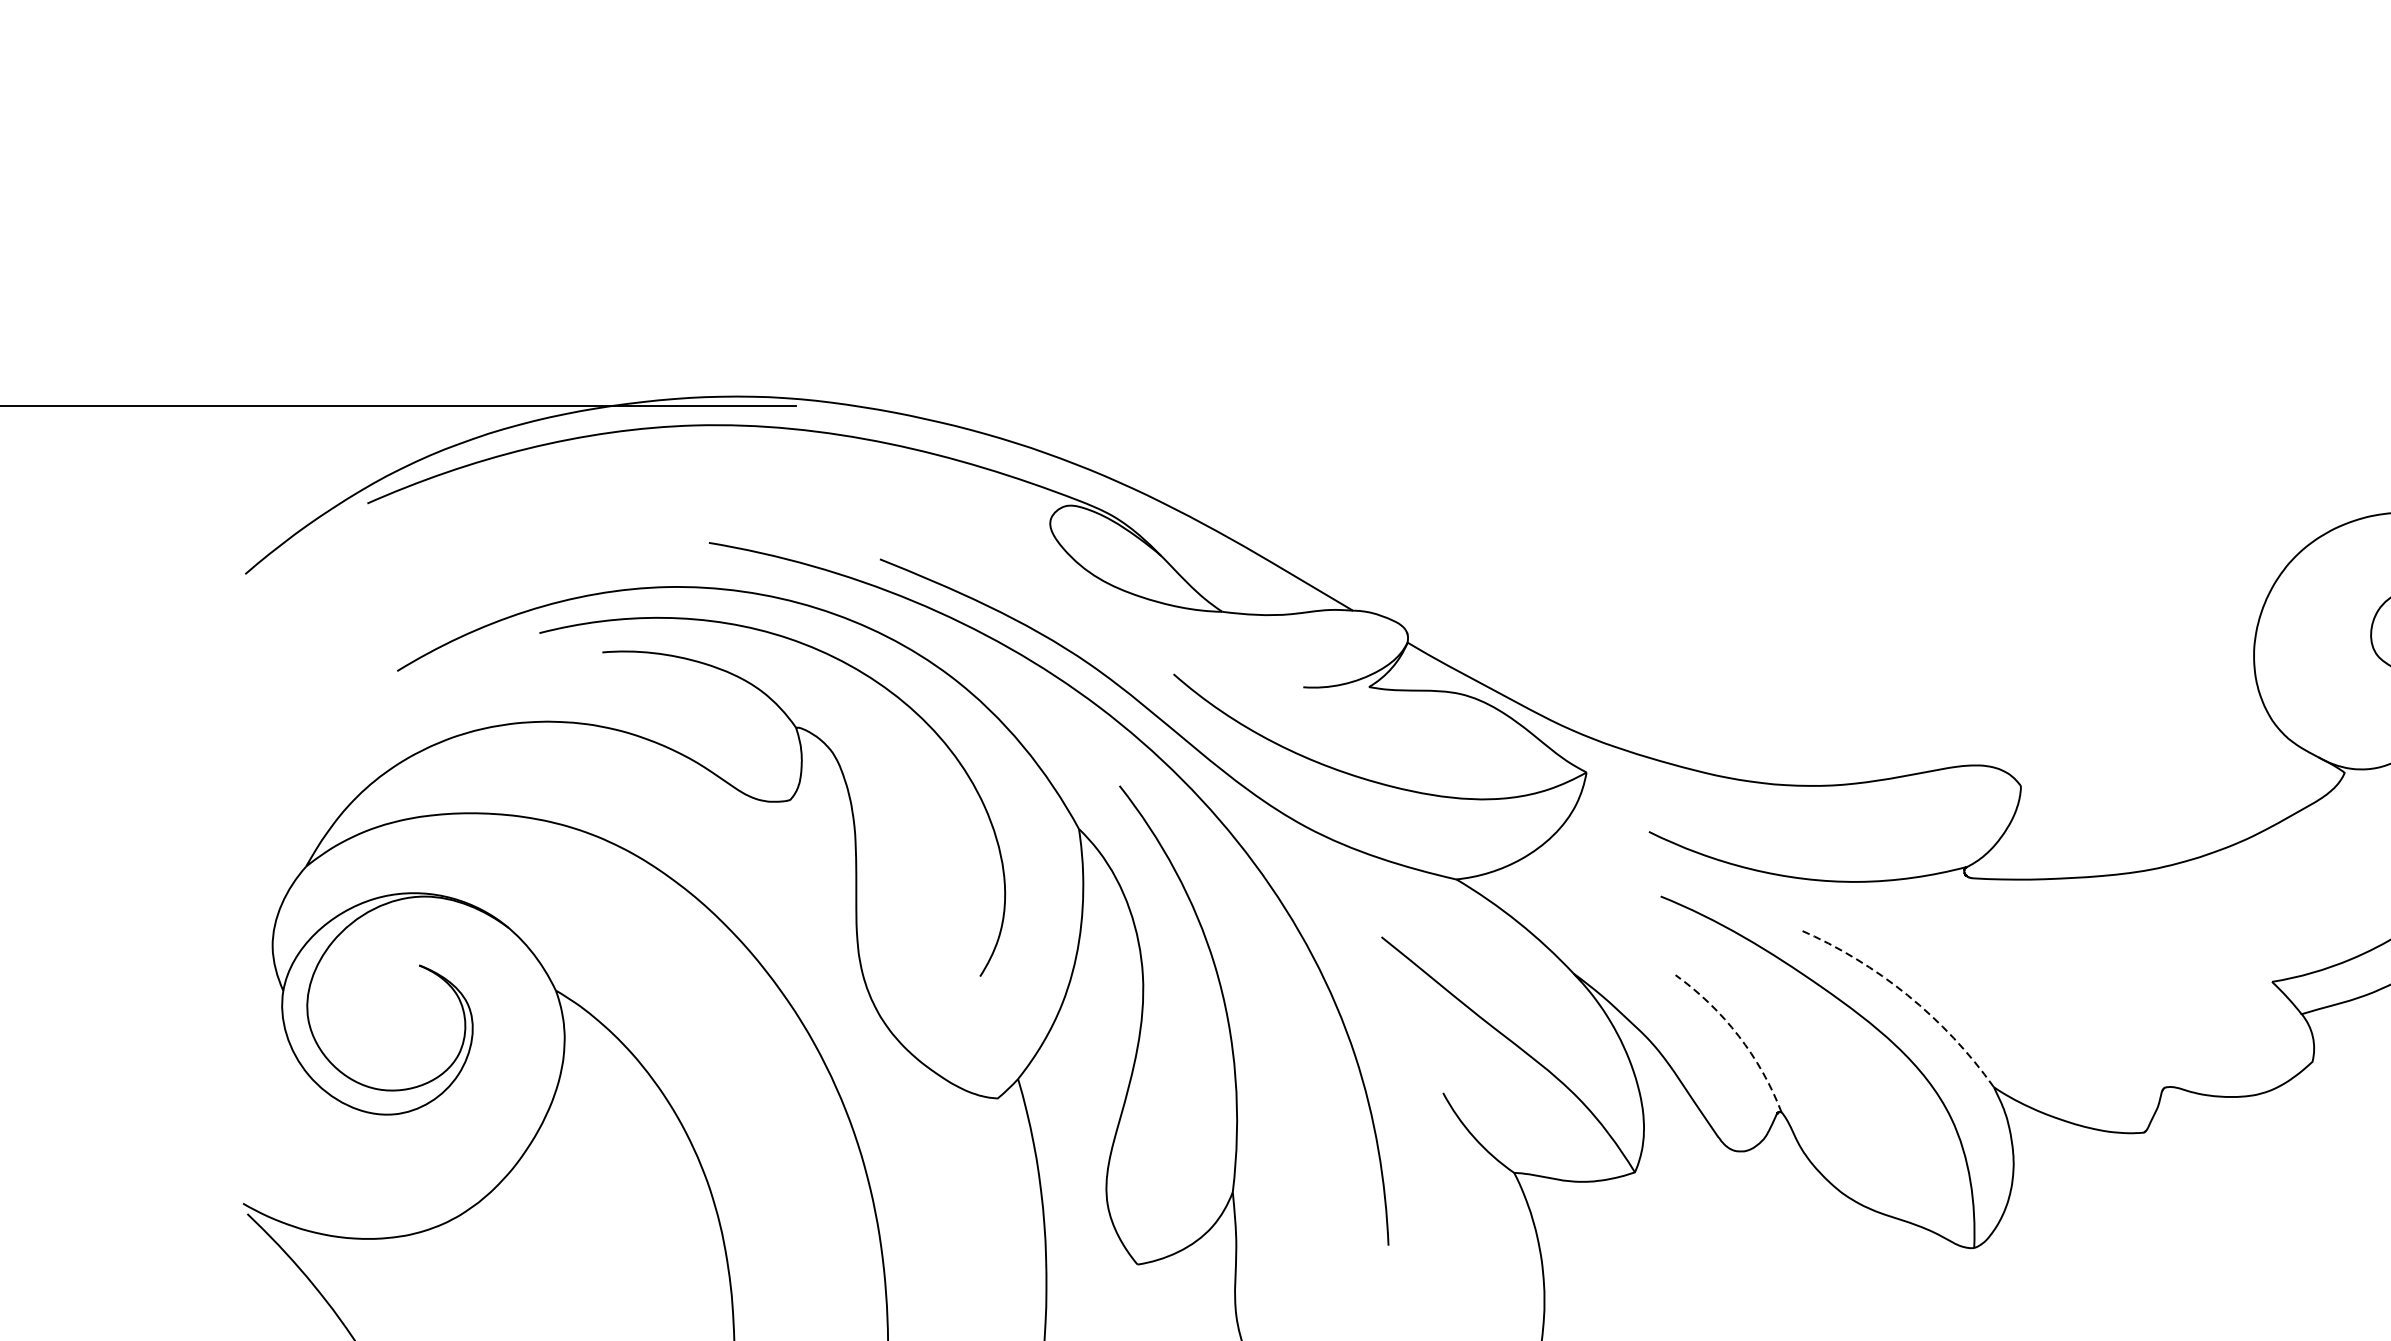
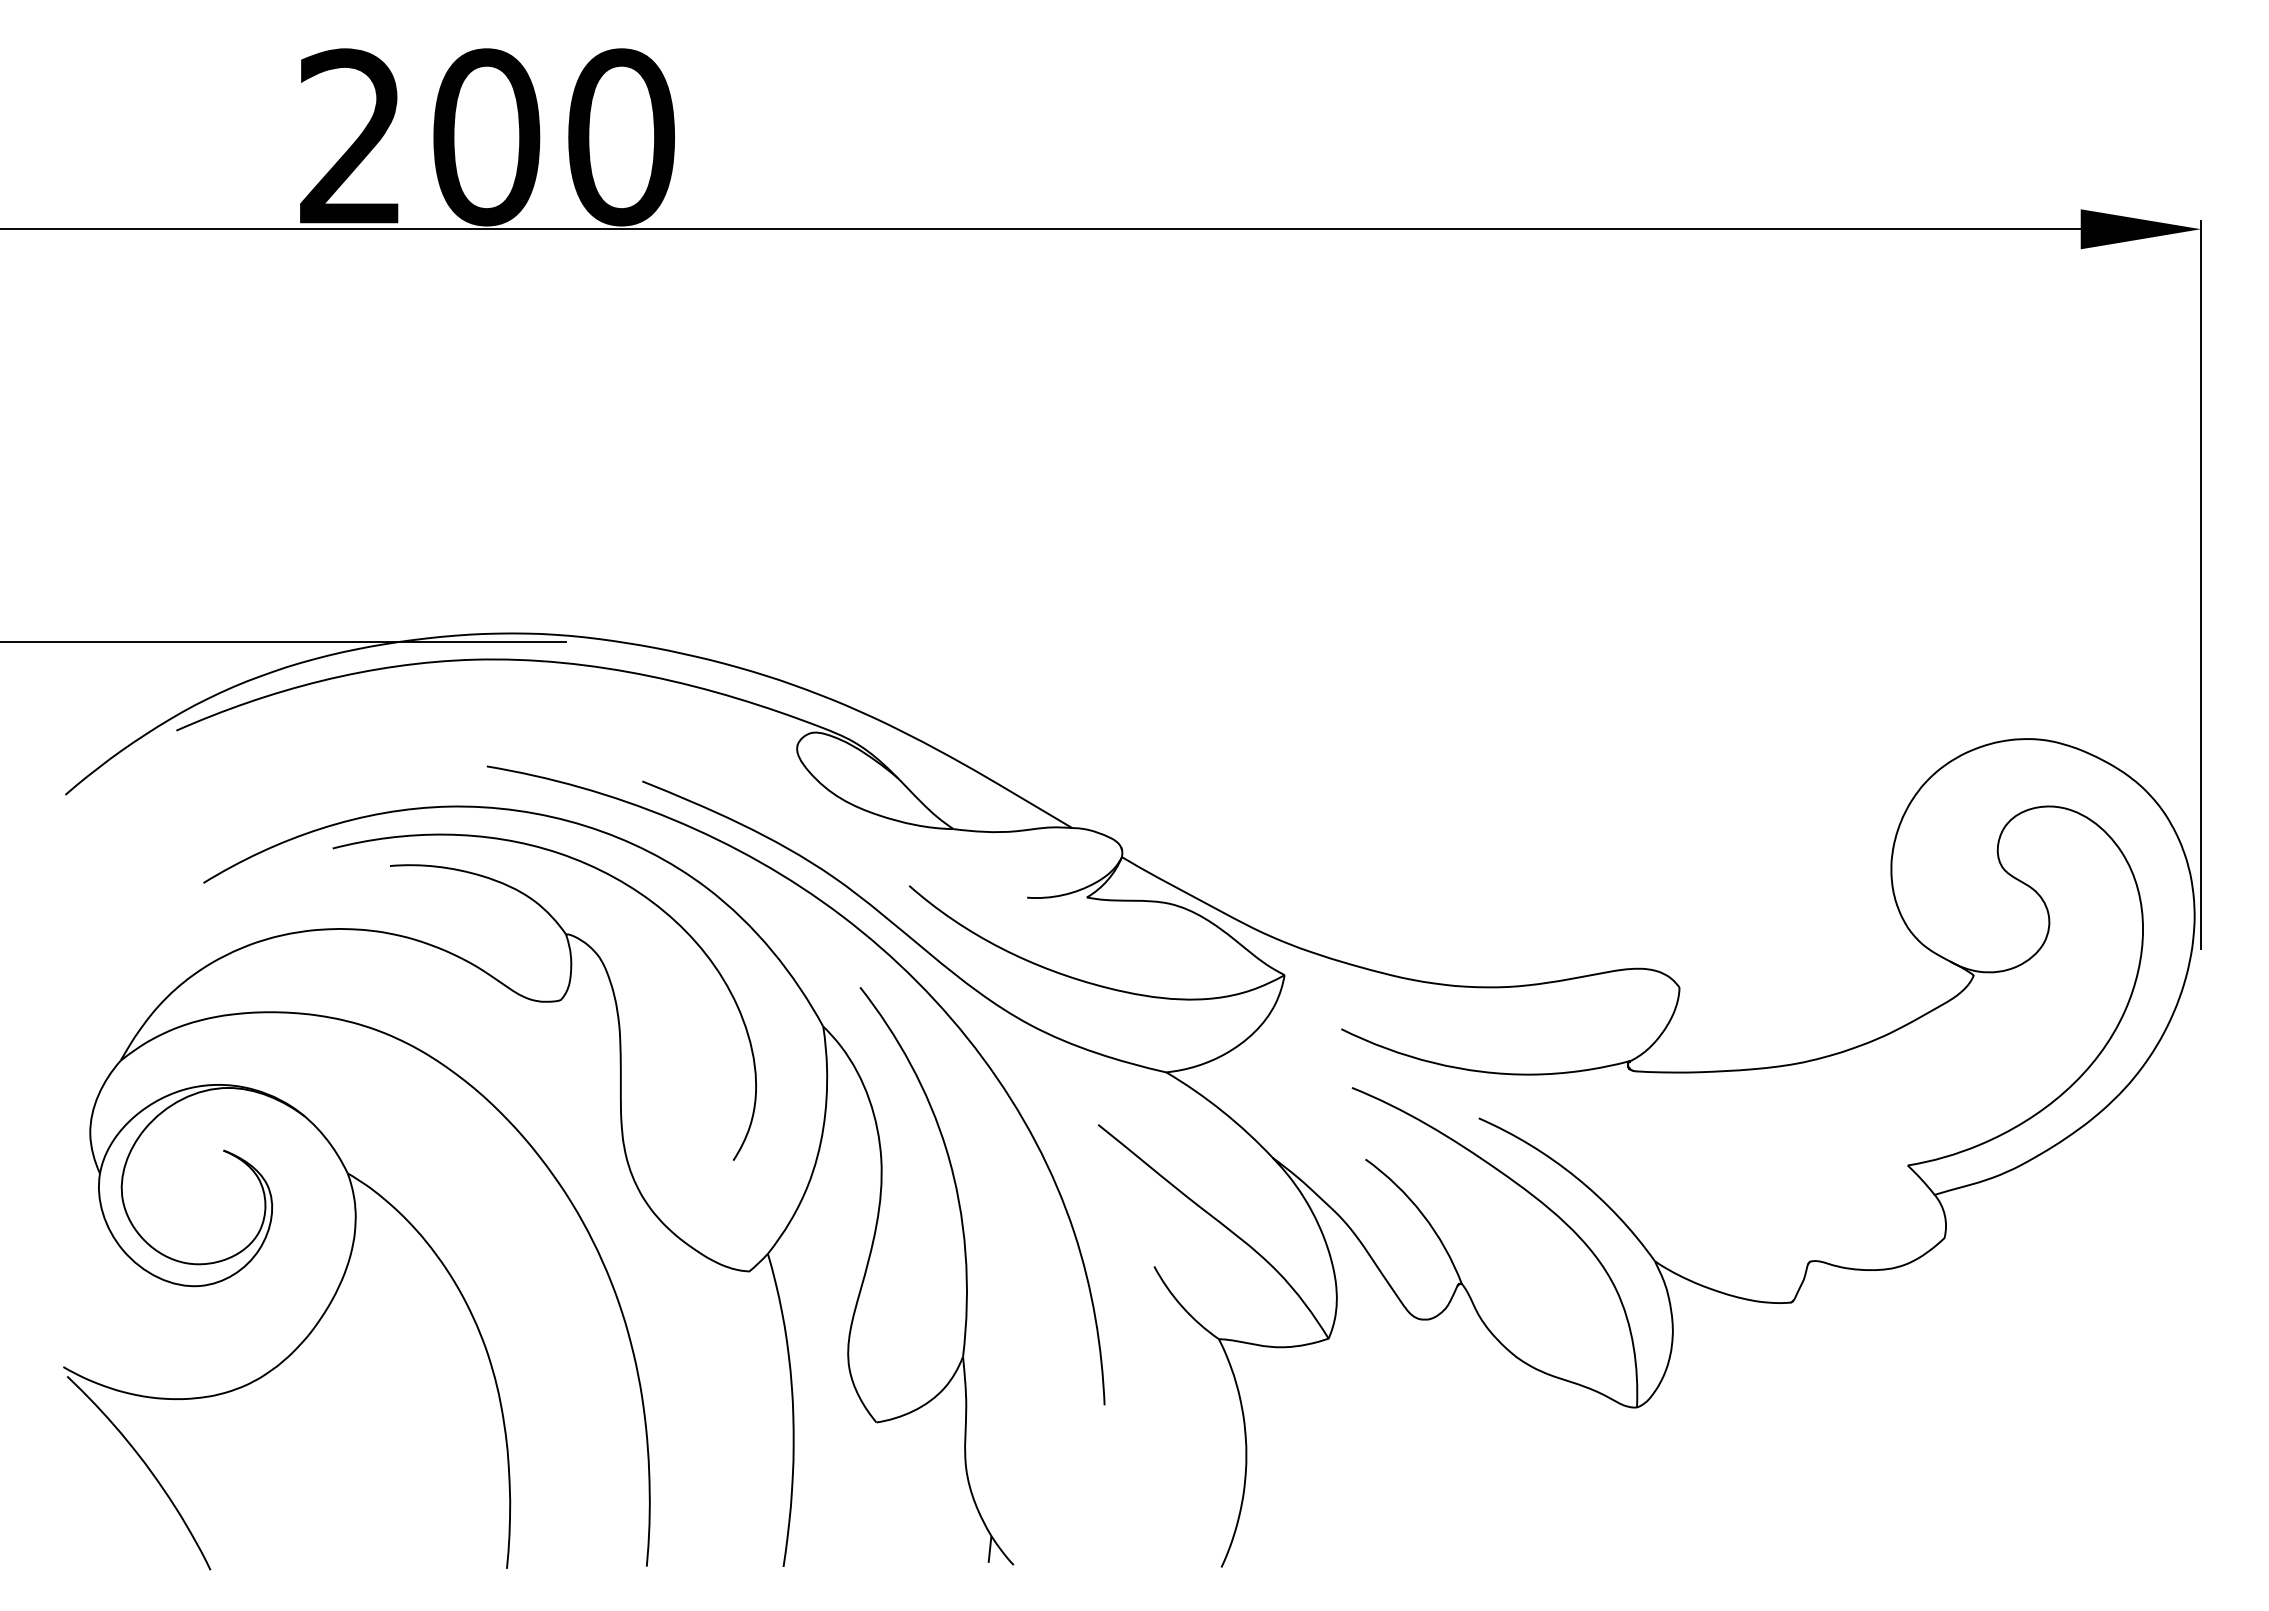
arc: (1907, 995) -> (1576, 1177), dashed -> solid
arc: (1738, 1035) -> (1422, 1214), dashed -> solid

